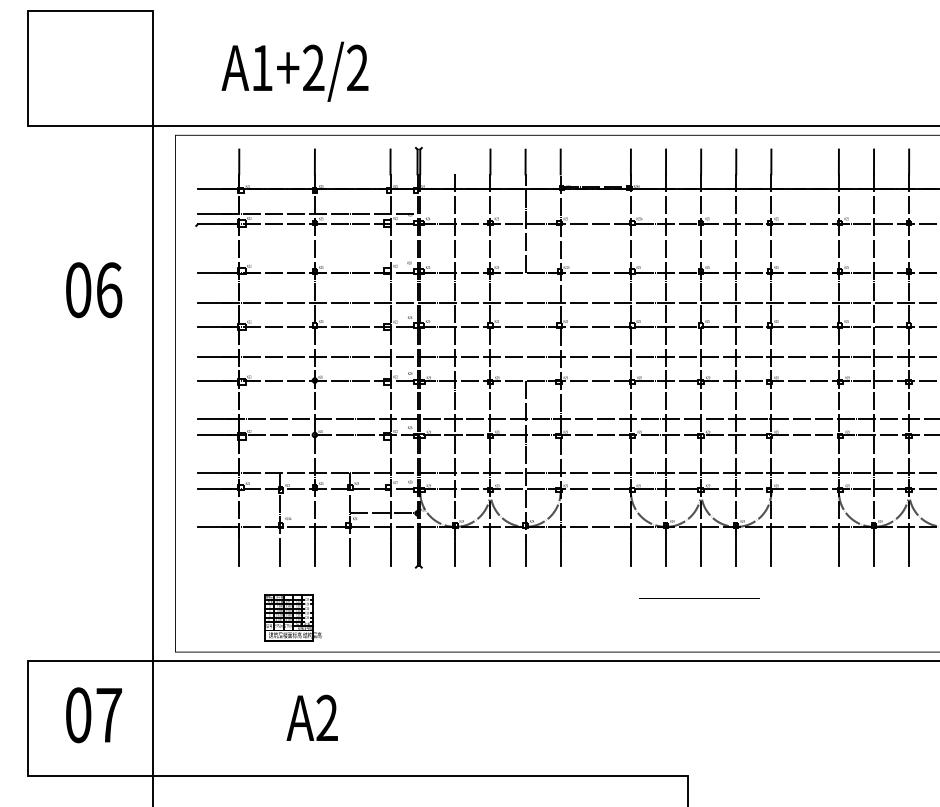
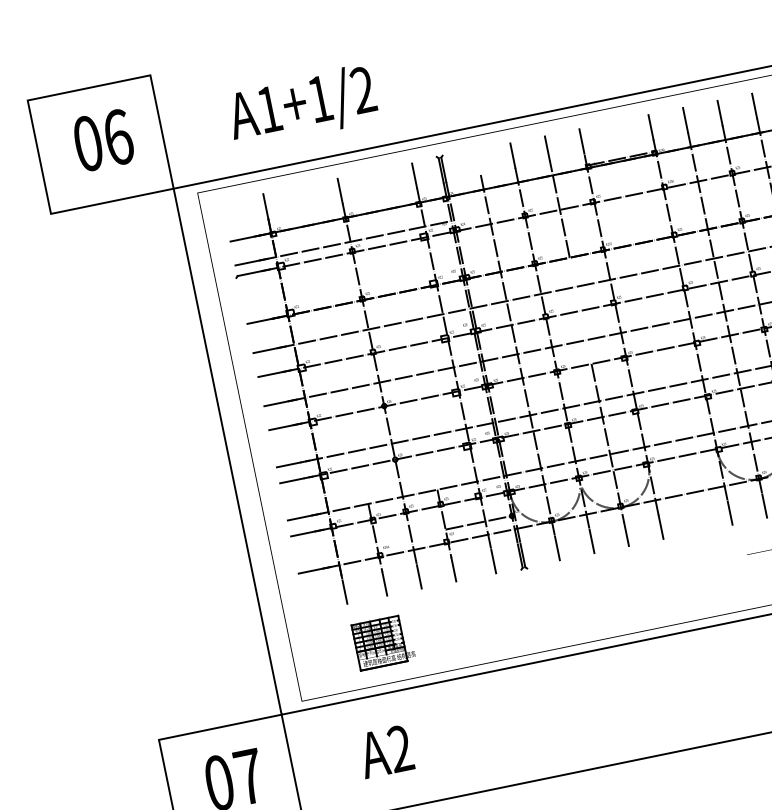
text: (313, 67) -> (319, 98), A1+2/2 -> A1+1/2
text: (94, 290) -> (103, 140), moved
part: (292, 617) -> (383, 641), moved
text: (311, 717) -> (385, 751), moved

